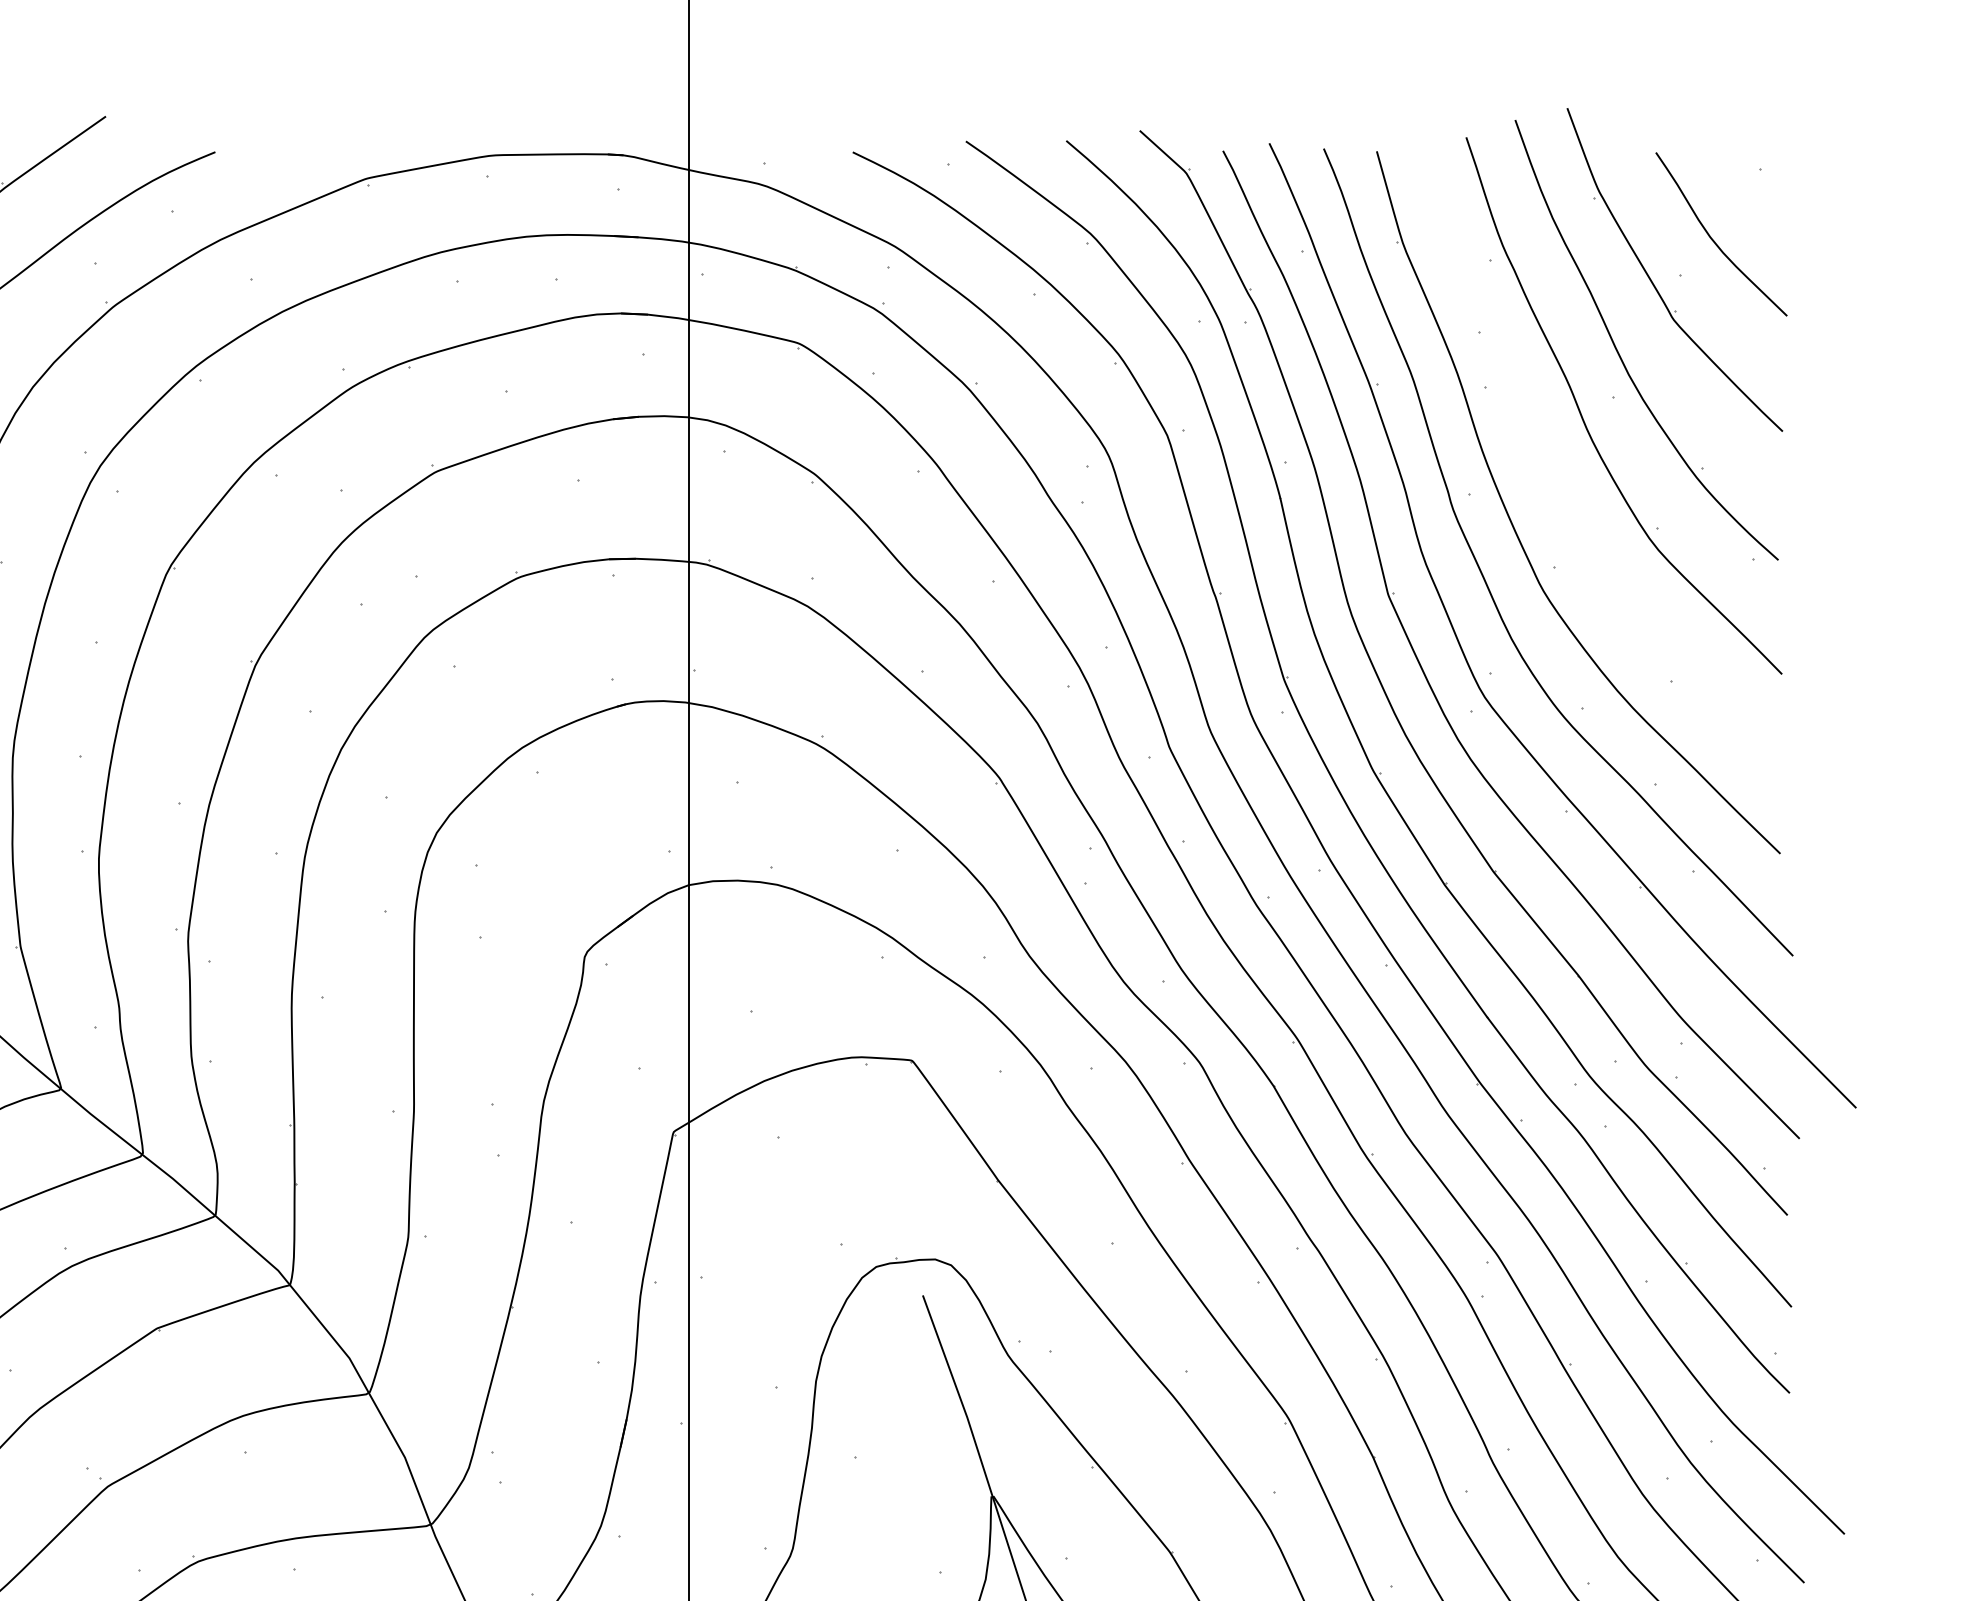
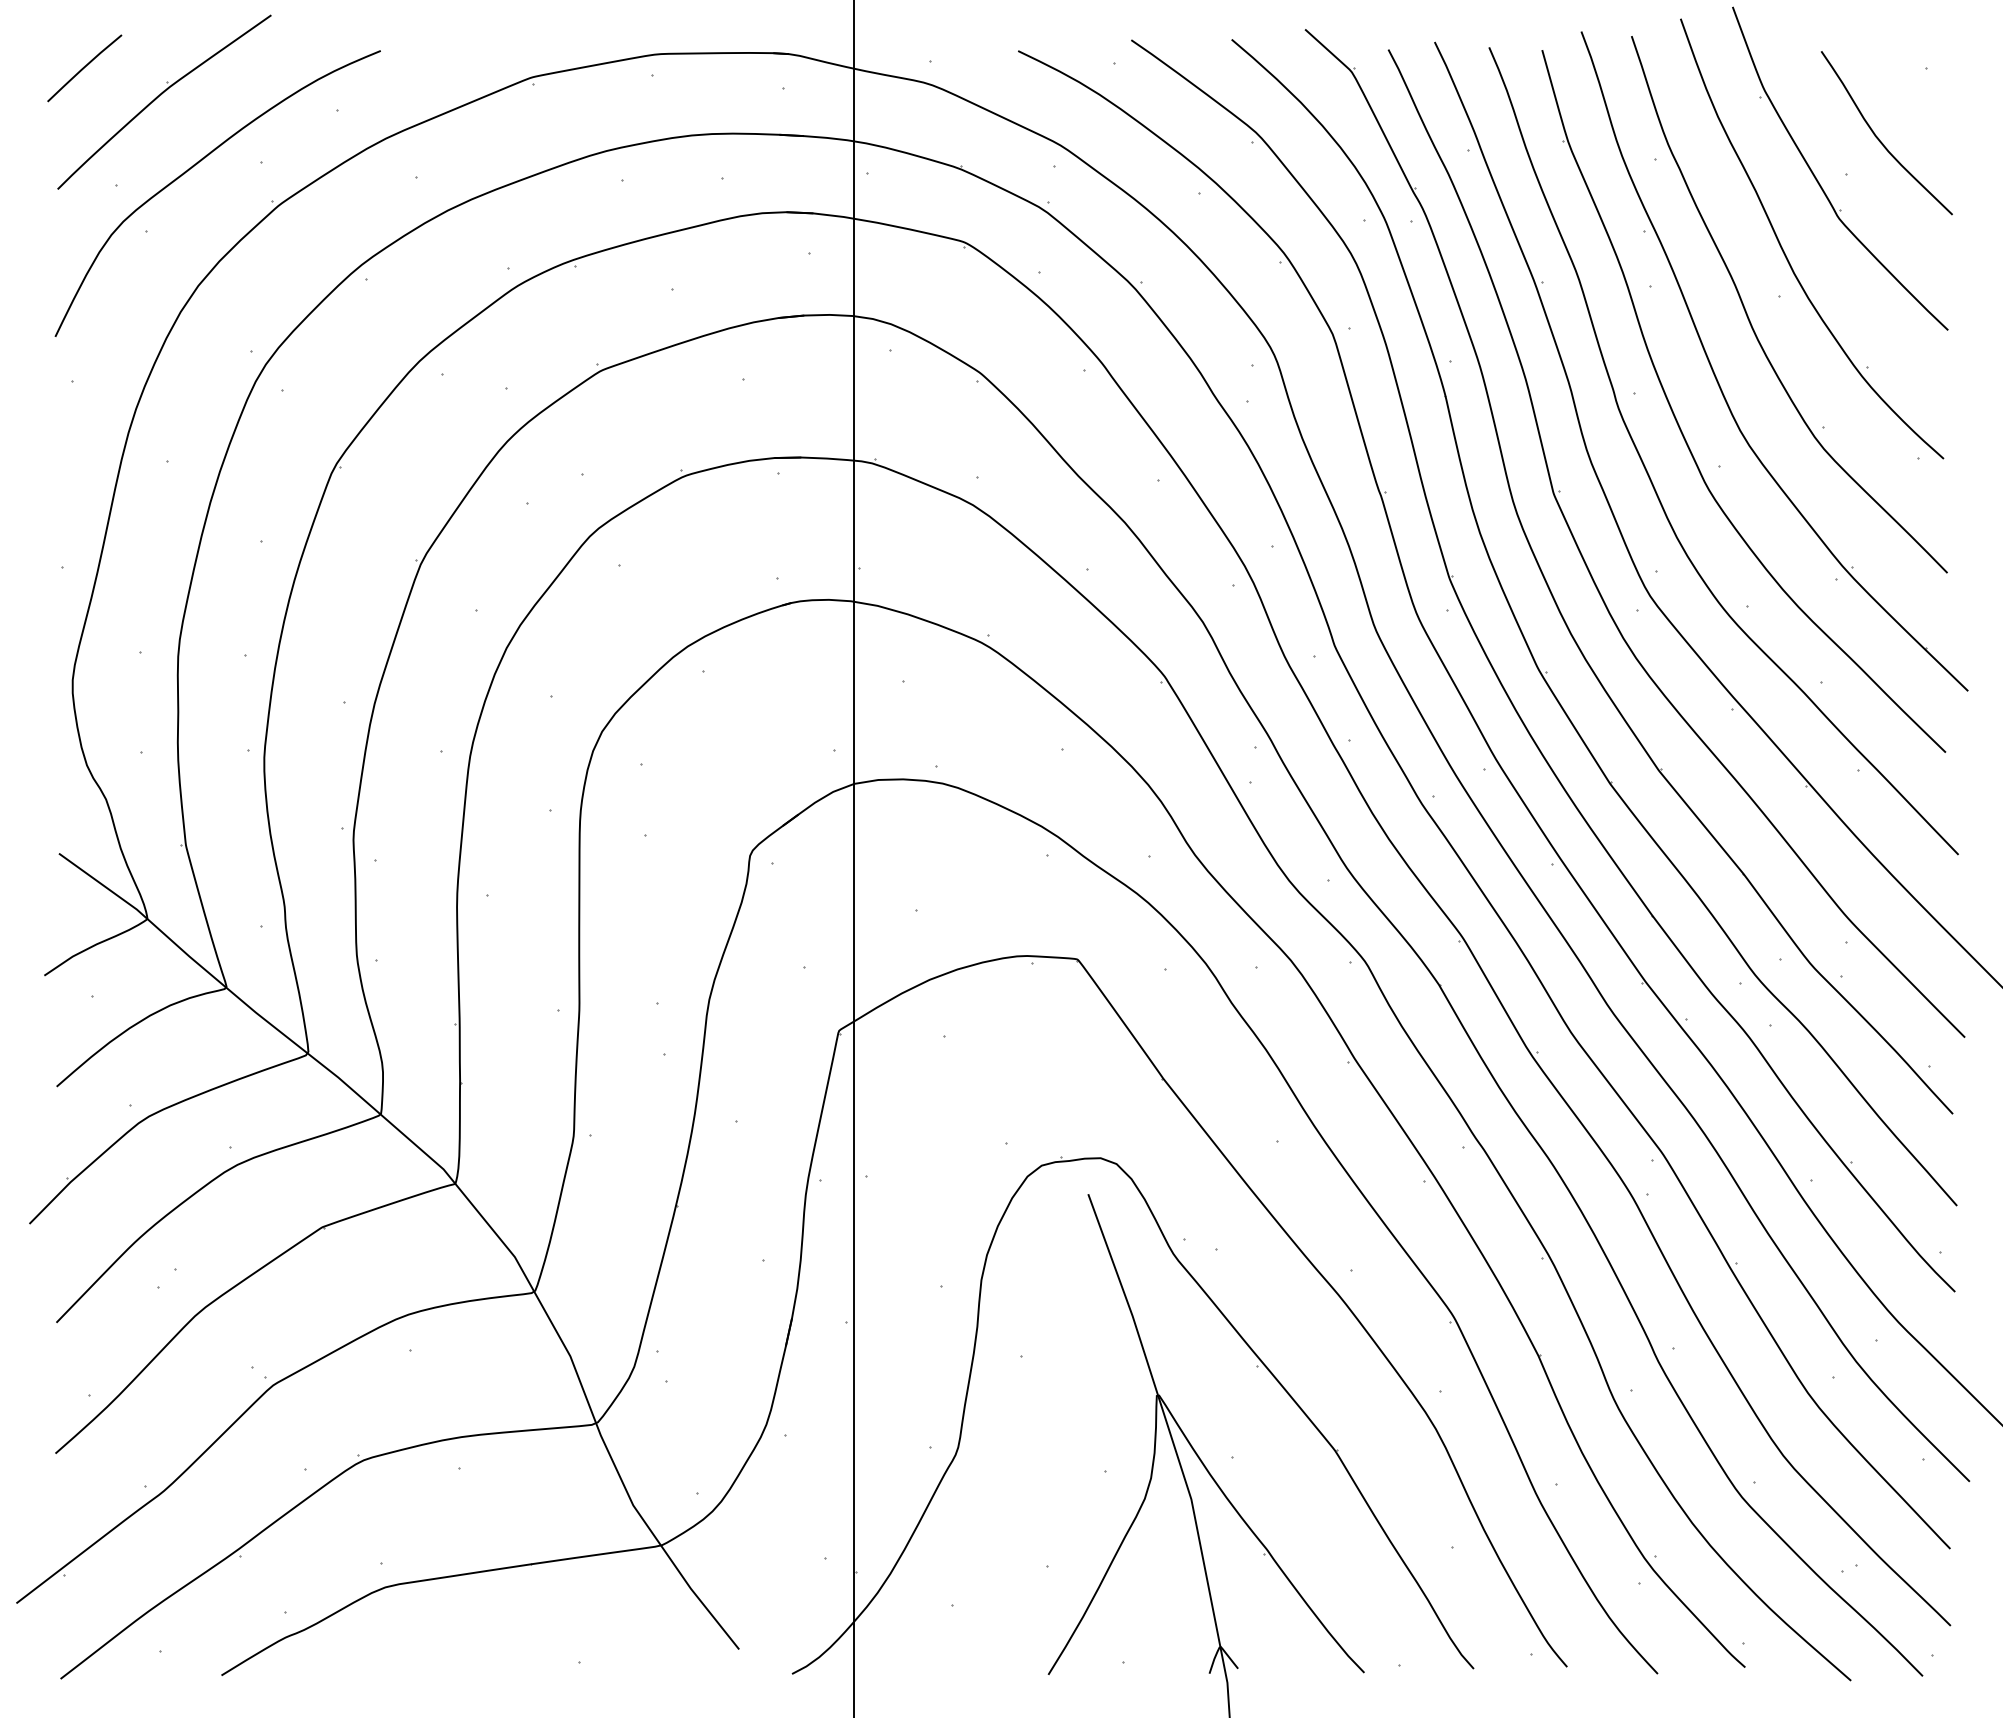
part: (1556, 488) -> (1721, 387), added

